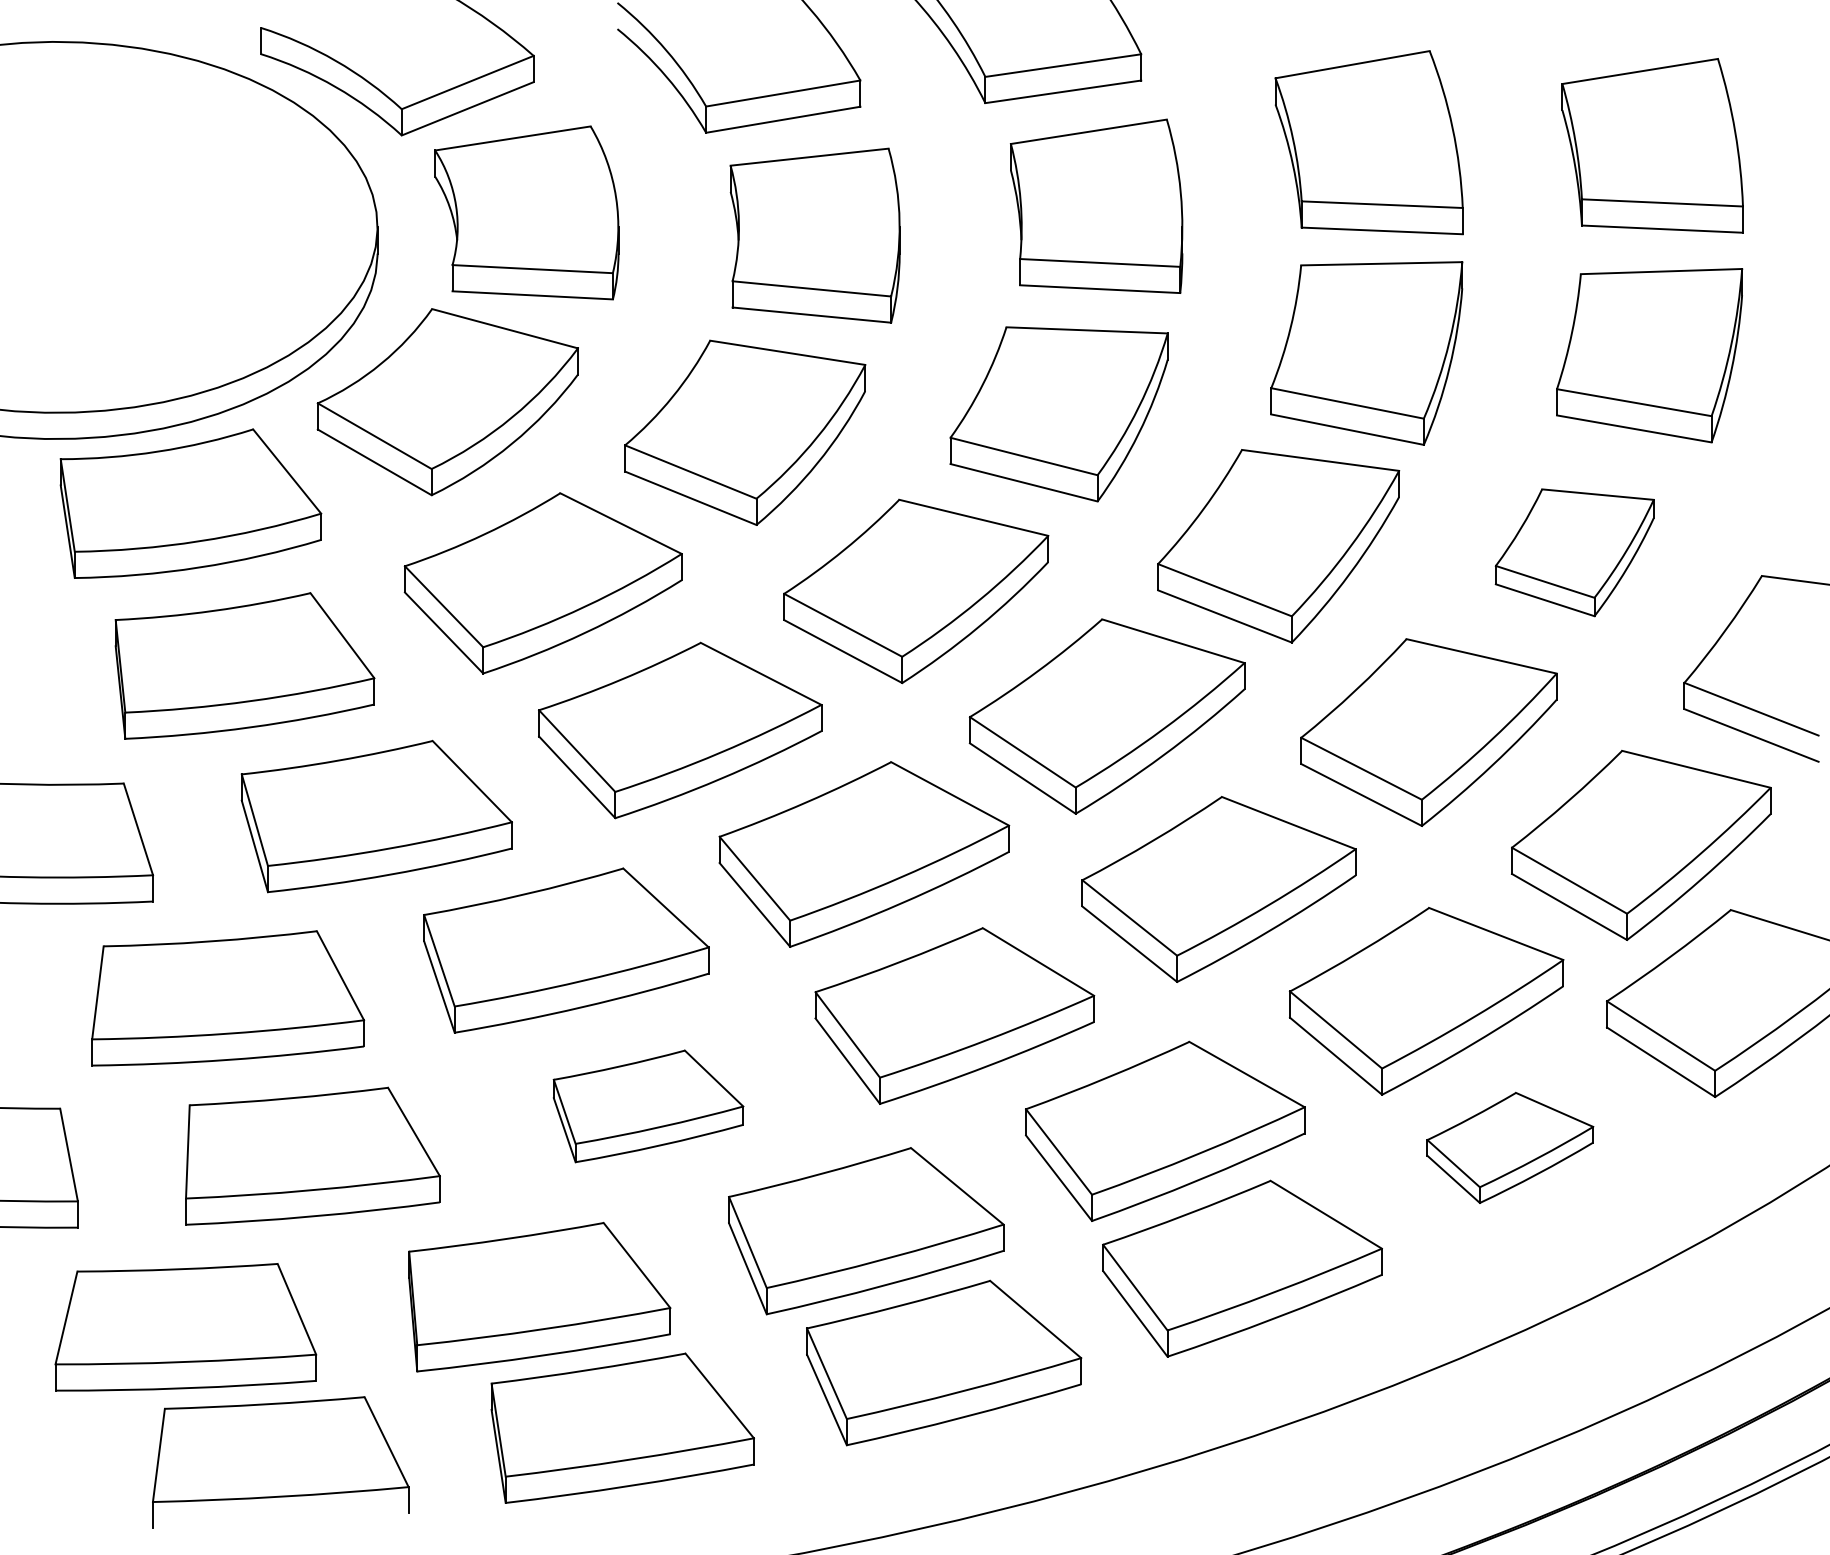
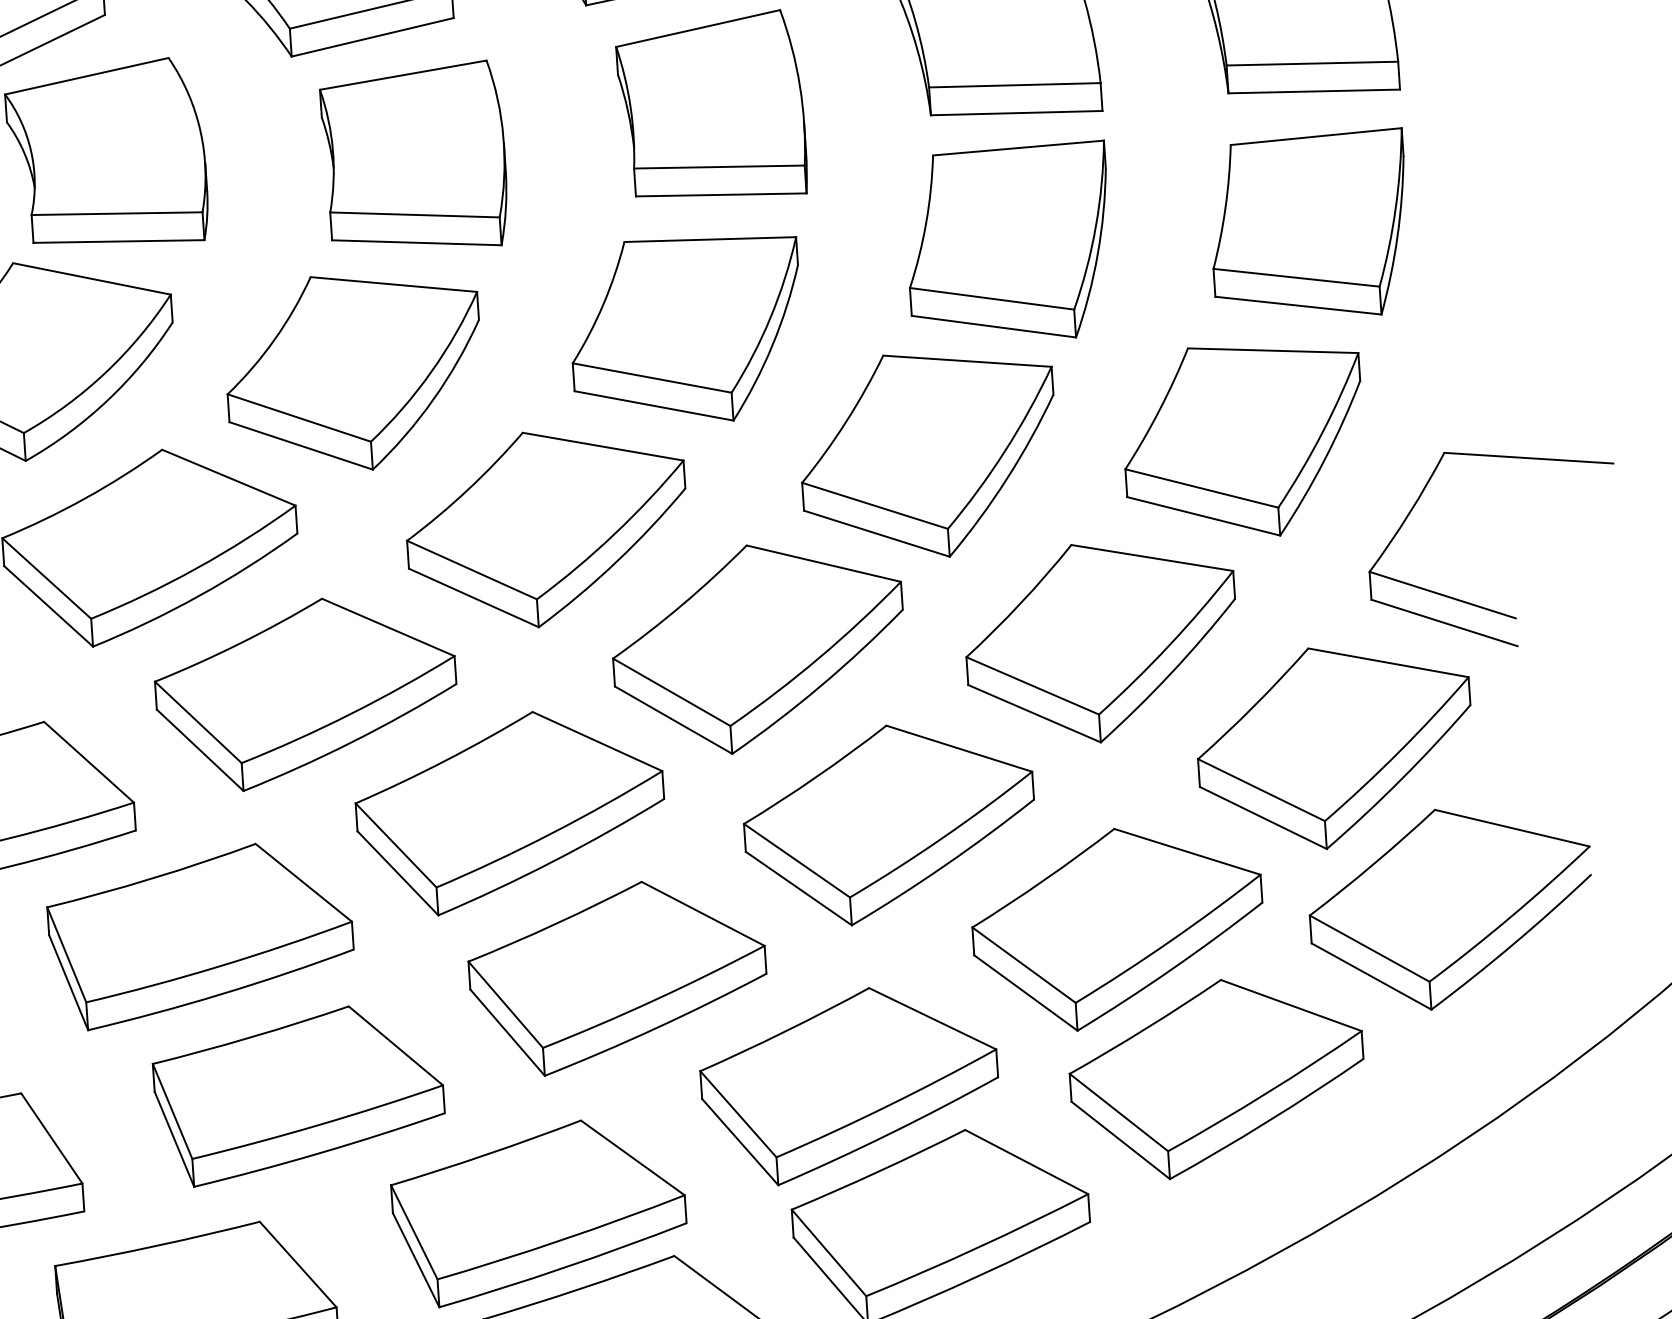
part: (1574, 552) -> (1243, 441), size x1.43
part: (648, 1106) -> (299, 1094), size x1.43
part: (1510, 1147) -> (1217, 1077), size x1.67

